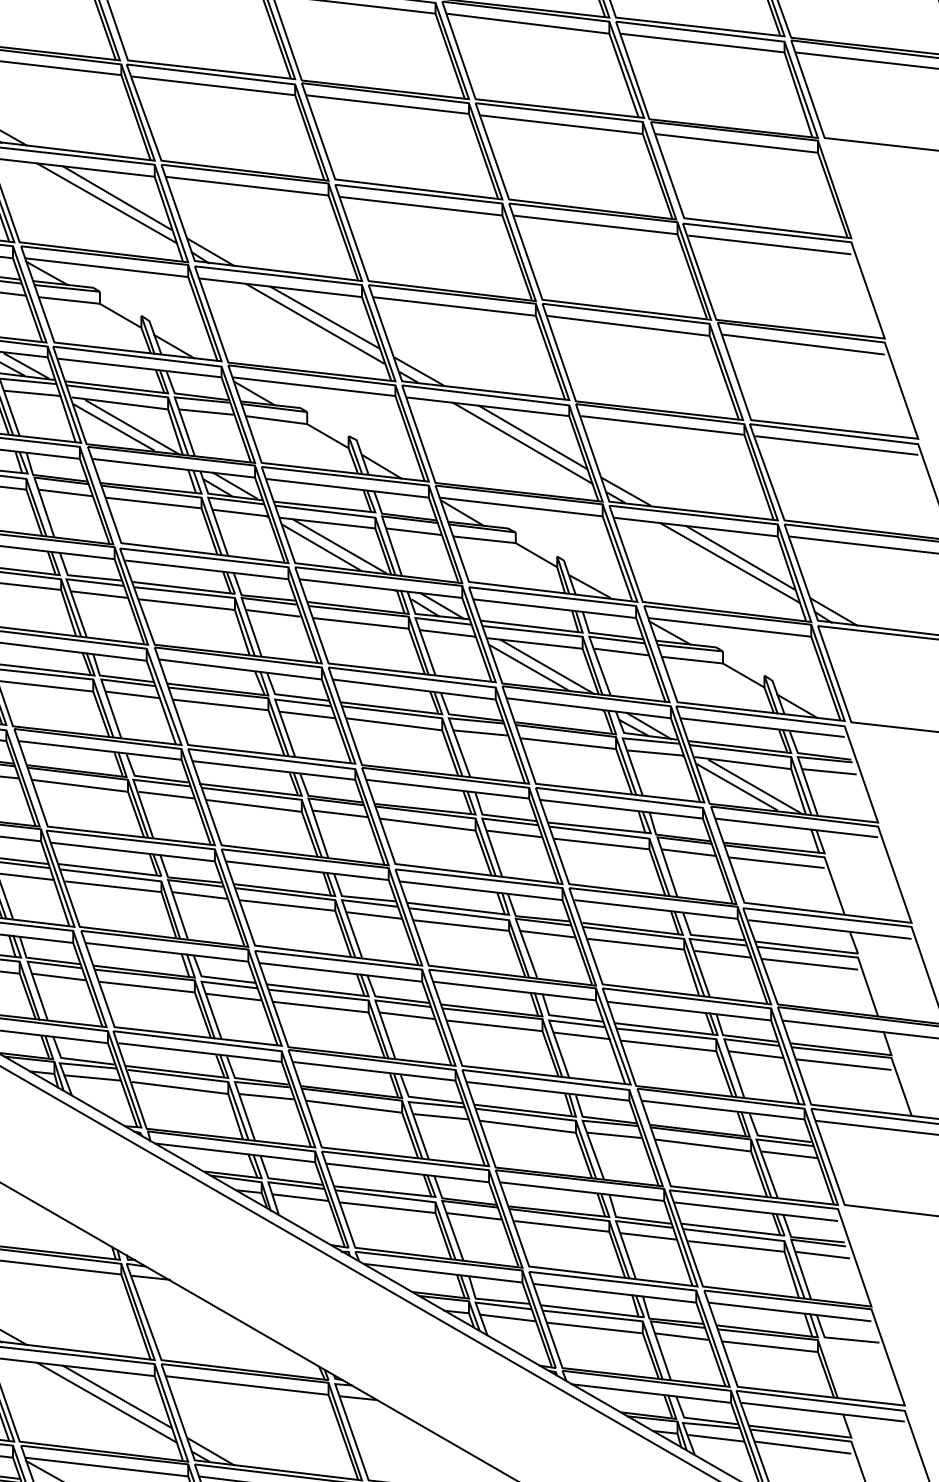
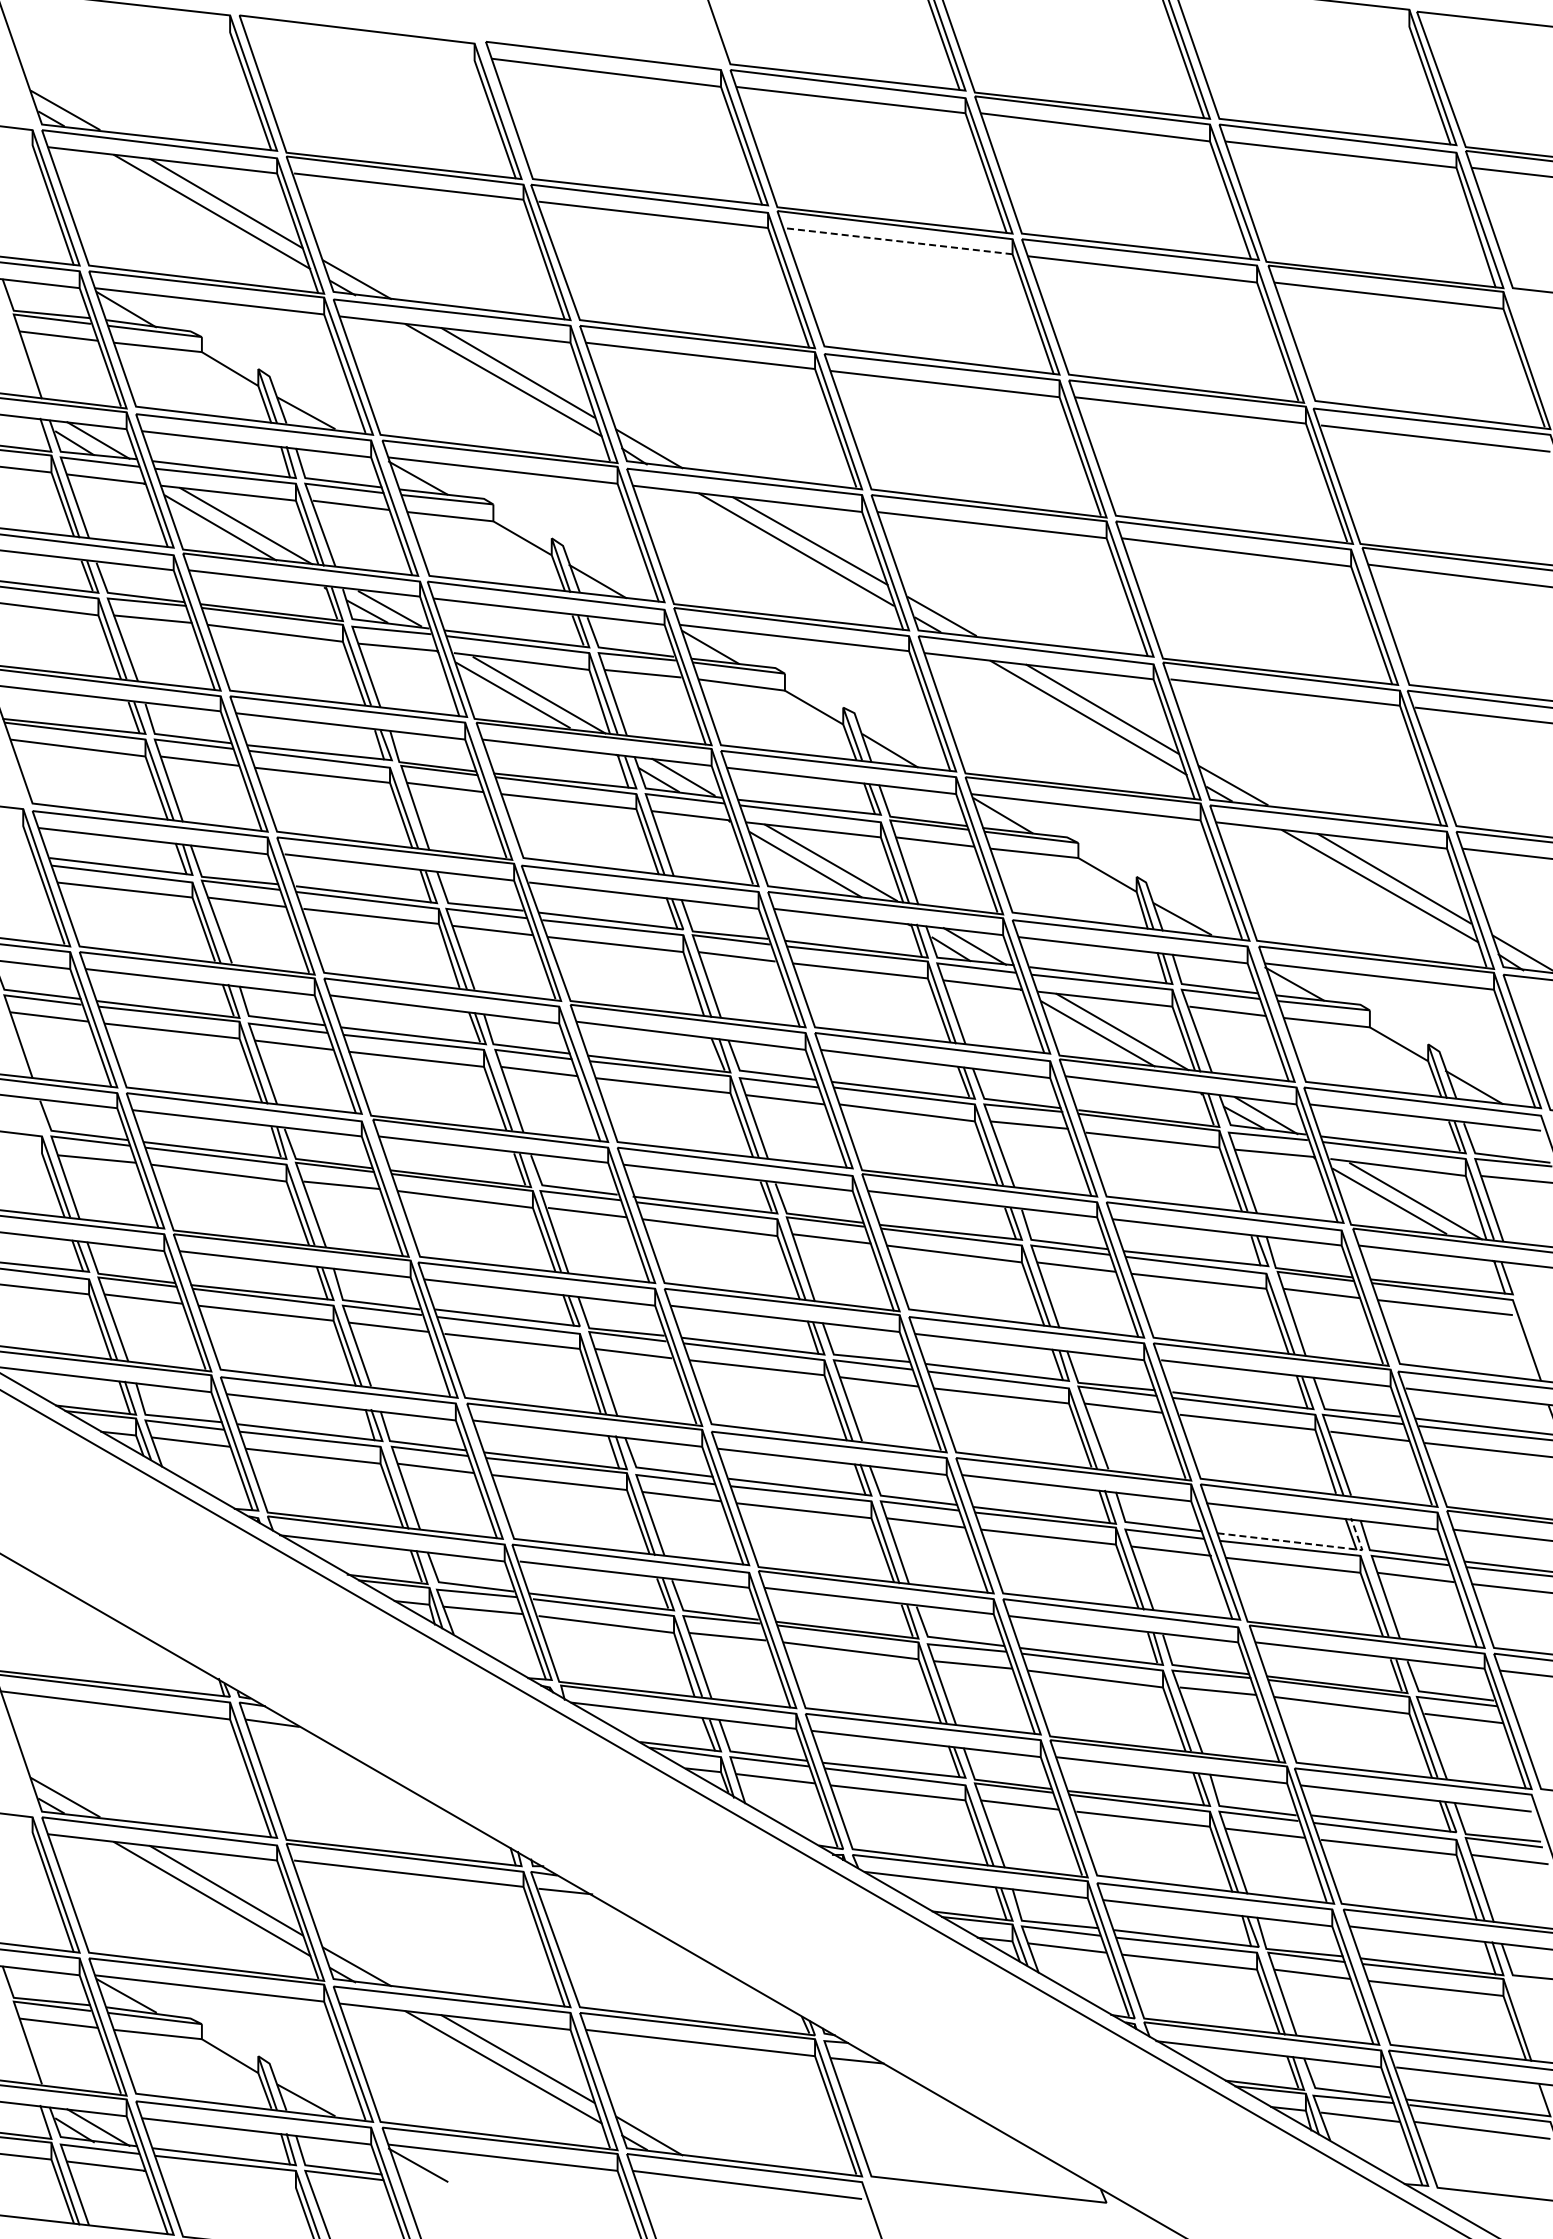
line: (387, 104) -> (897, 241), solid -> dashed
line: (678, 1030) -> (1307, 1543), solid -> dashed

